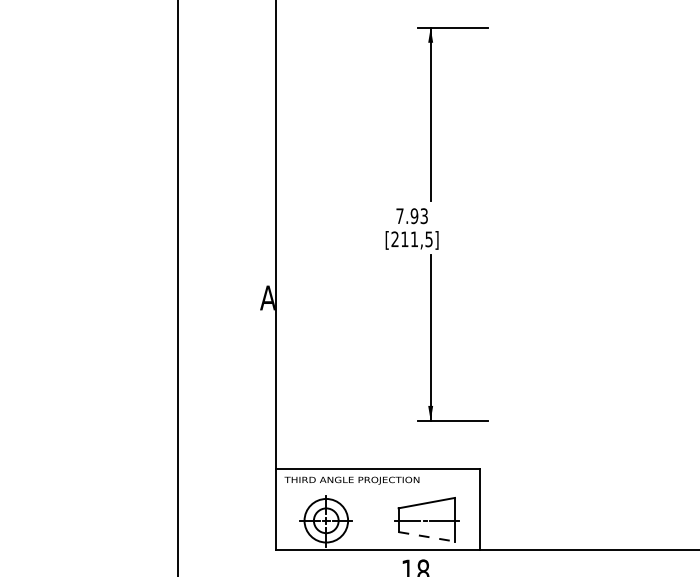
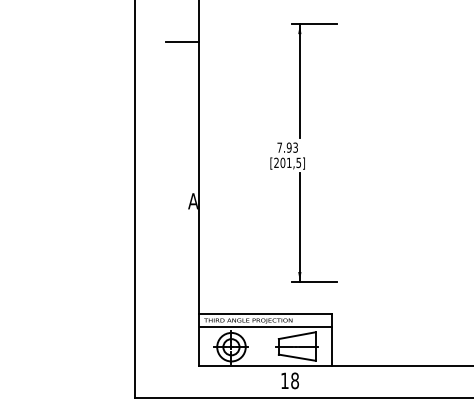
line: (251, 55) -> (182, 42), added
text: (404, 238) -> (282, 162), [211,5] -> [201,5]
line: (378, 489) -> (265, 326), added
line: (427, 536) -> (297, 357), dashed -> solid

